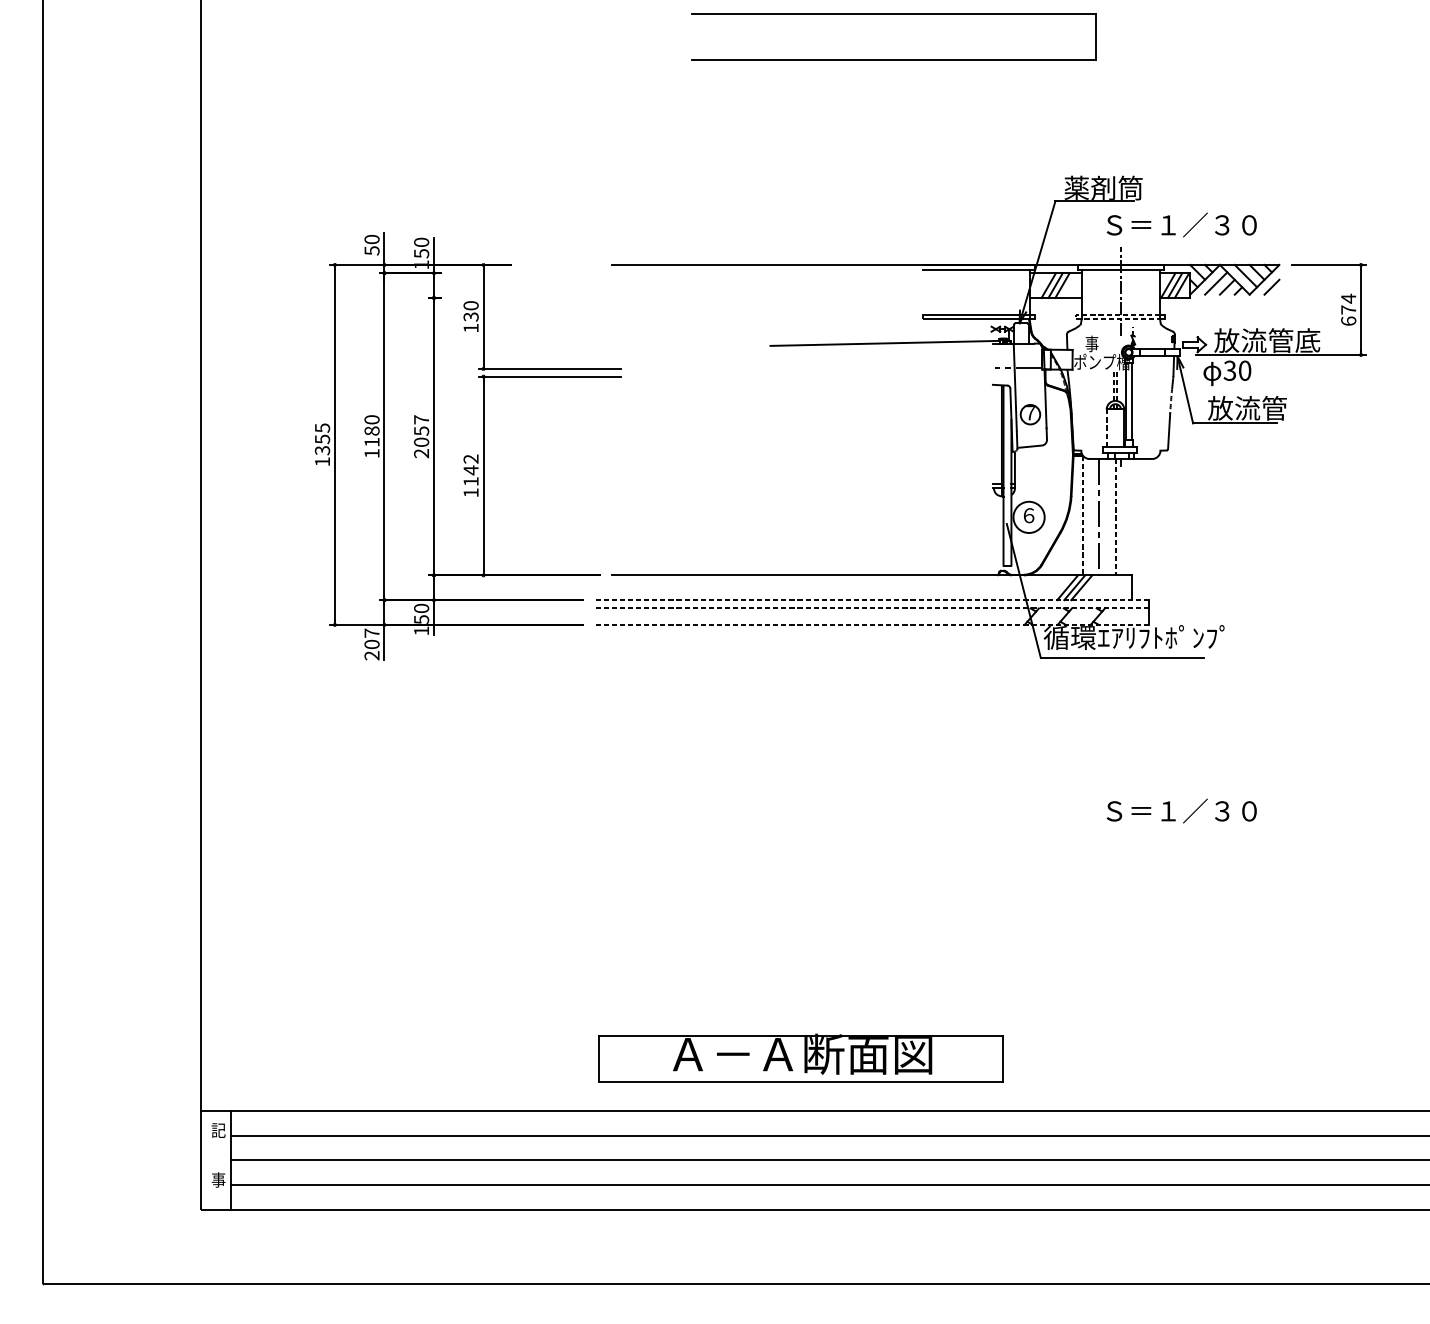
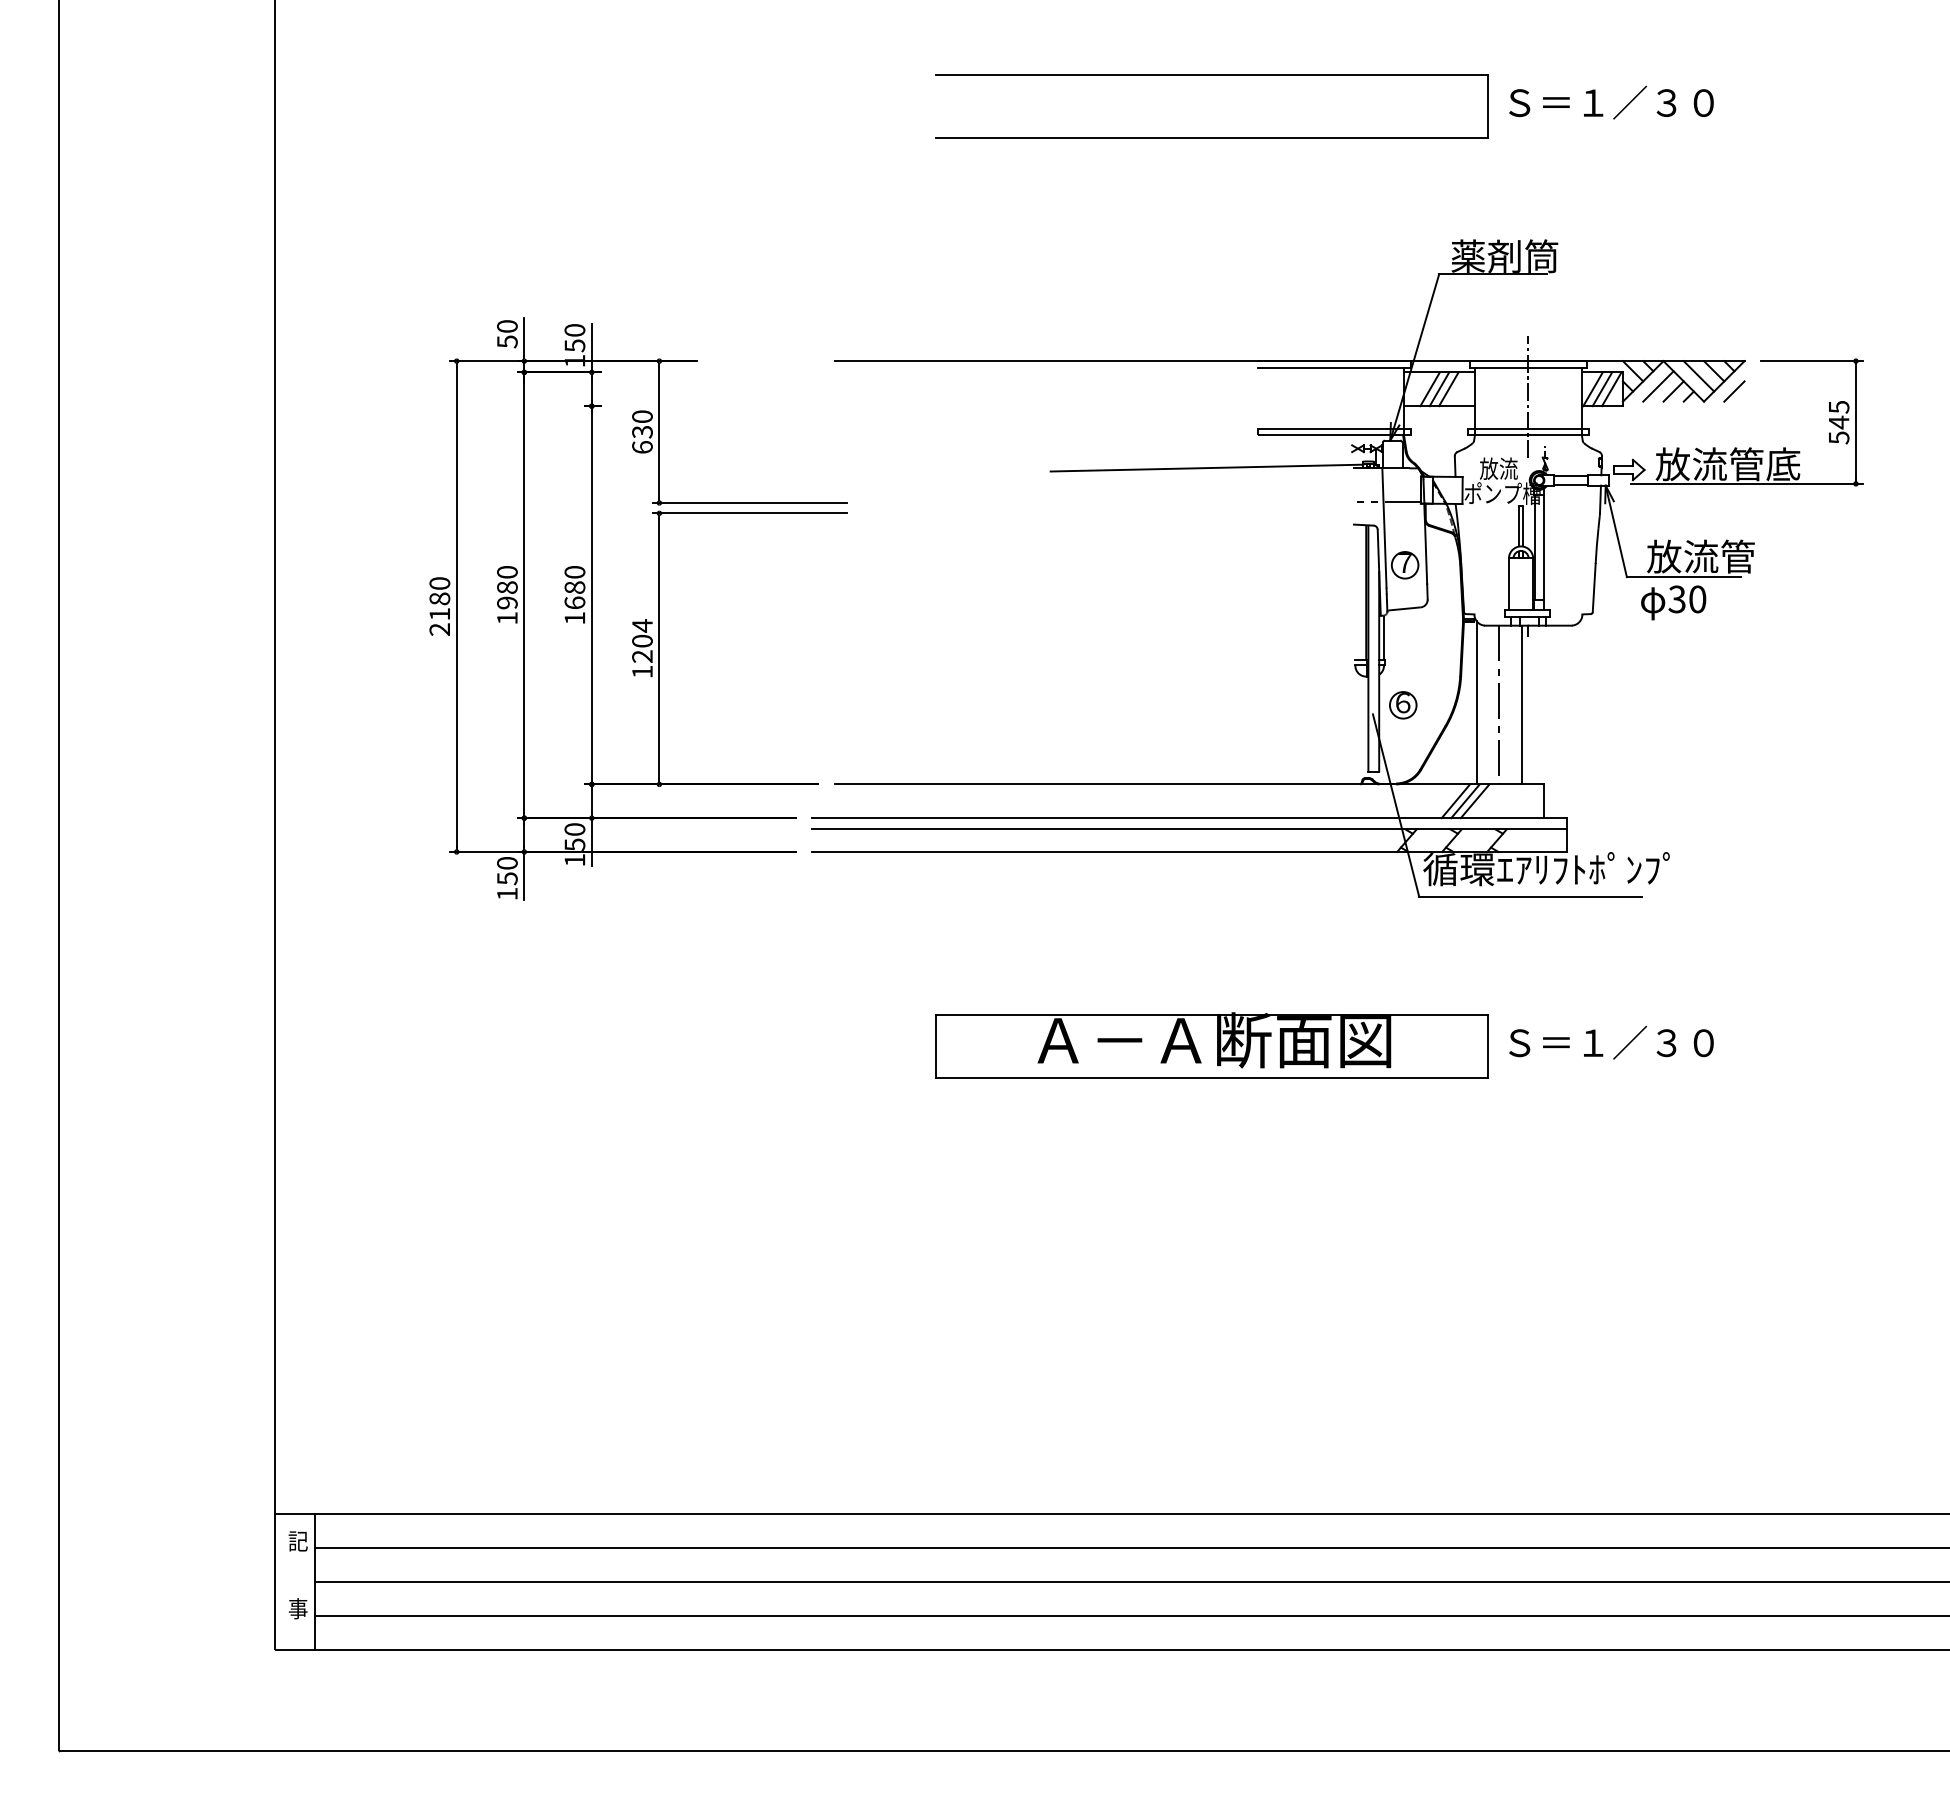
part: (893, 14) -> (1211, 75), moved
text: (1181, 224) -> (1611, 102), moved
text: (1348, 309) -> (1838, 422), 674 -> 545
line: (1076, 317) -> (1467, 432), dashed -> solid
text: (471, 328) -> (642, 447), 130 -> 630
text: (1098, 343) -> (1498, 468), 事 -> 放流
line: (1115, 371) -> (1521, 506), dashed -> solid
text: (1227, 373) -> (1673, 602), moved
arc: (1170, 400) -> (1596, 546), dashed -> solid
line: (1106, 428) -> (1508, 583), dashed -> solid
text: (421, 436) -> (574, 595), 2057 -> 1680
text: (372, 441) -> (507, 602), 1180 -> 1980
text: (322, 444) -> (439, 606), 1355 -> 2180
text: (471, 469) -> (642, 640), 1142 -> 1204
line: (1082, 515) -> (1476, 702), dashed -> solid
circle: (1028, 517) -> (1402, 705), size x0.62
line: (1115, 517) -> (1521, 705), dashed -> solid
line: (873, 600) -> (1190, 818), dashed -> solid
line: (873, 608) -> (1190, 829), dashed -> solid
line: (873, 624) -> (1190, 851), dashed -> solid
text: (372, 644) -> (507, 878), 207 -> 150
text: (1181, 810) -> (1611, 1042), moved
part: (800, 1058) -> (1211, 1045), moved

